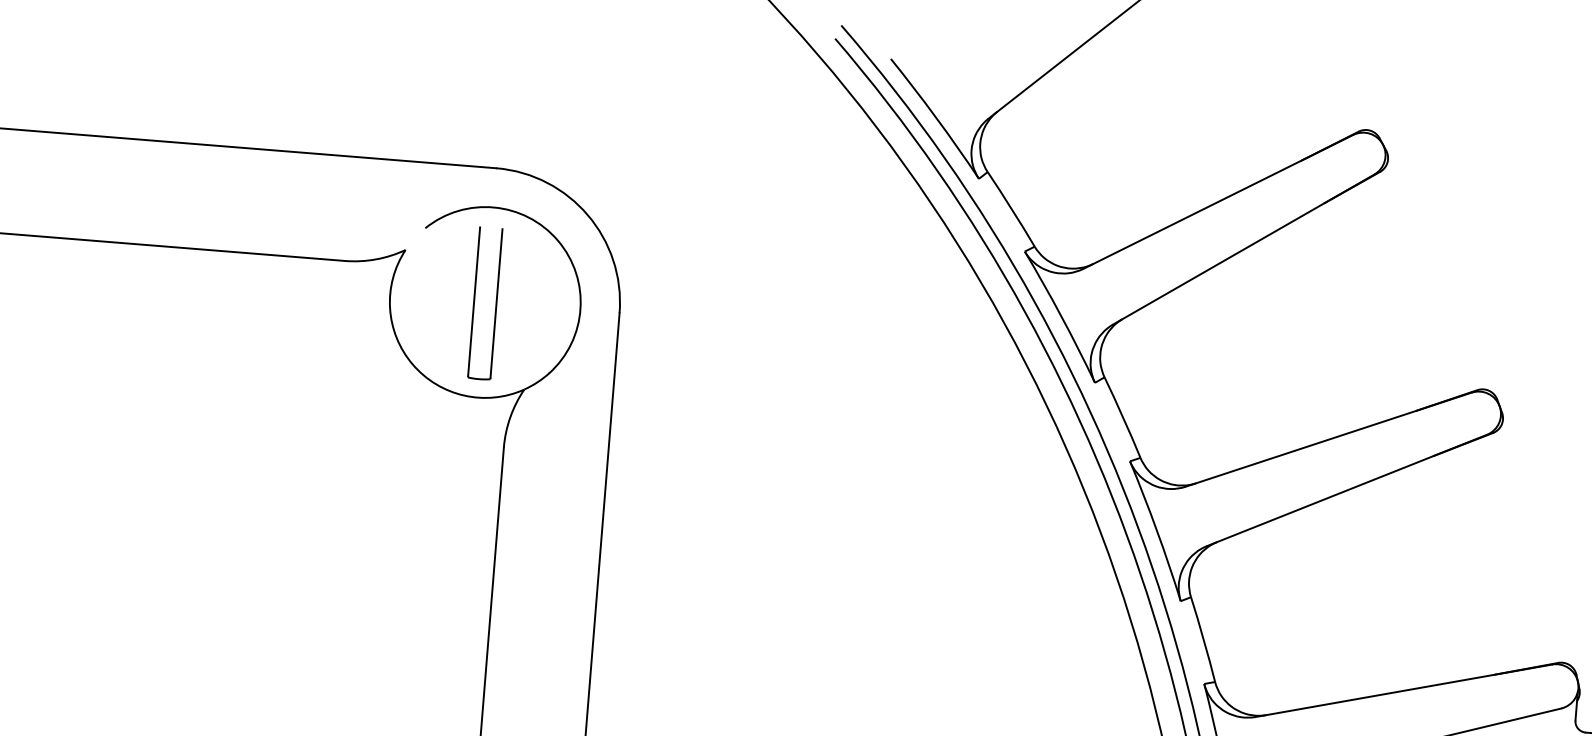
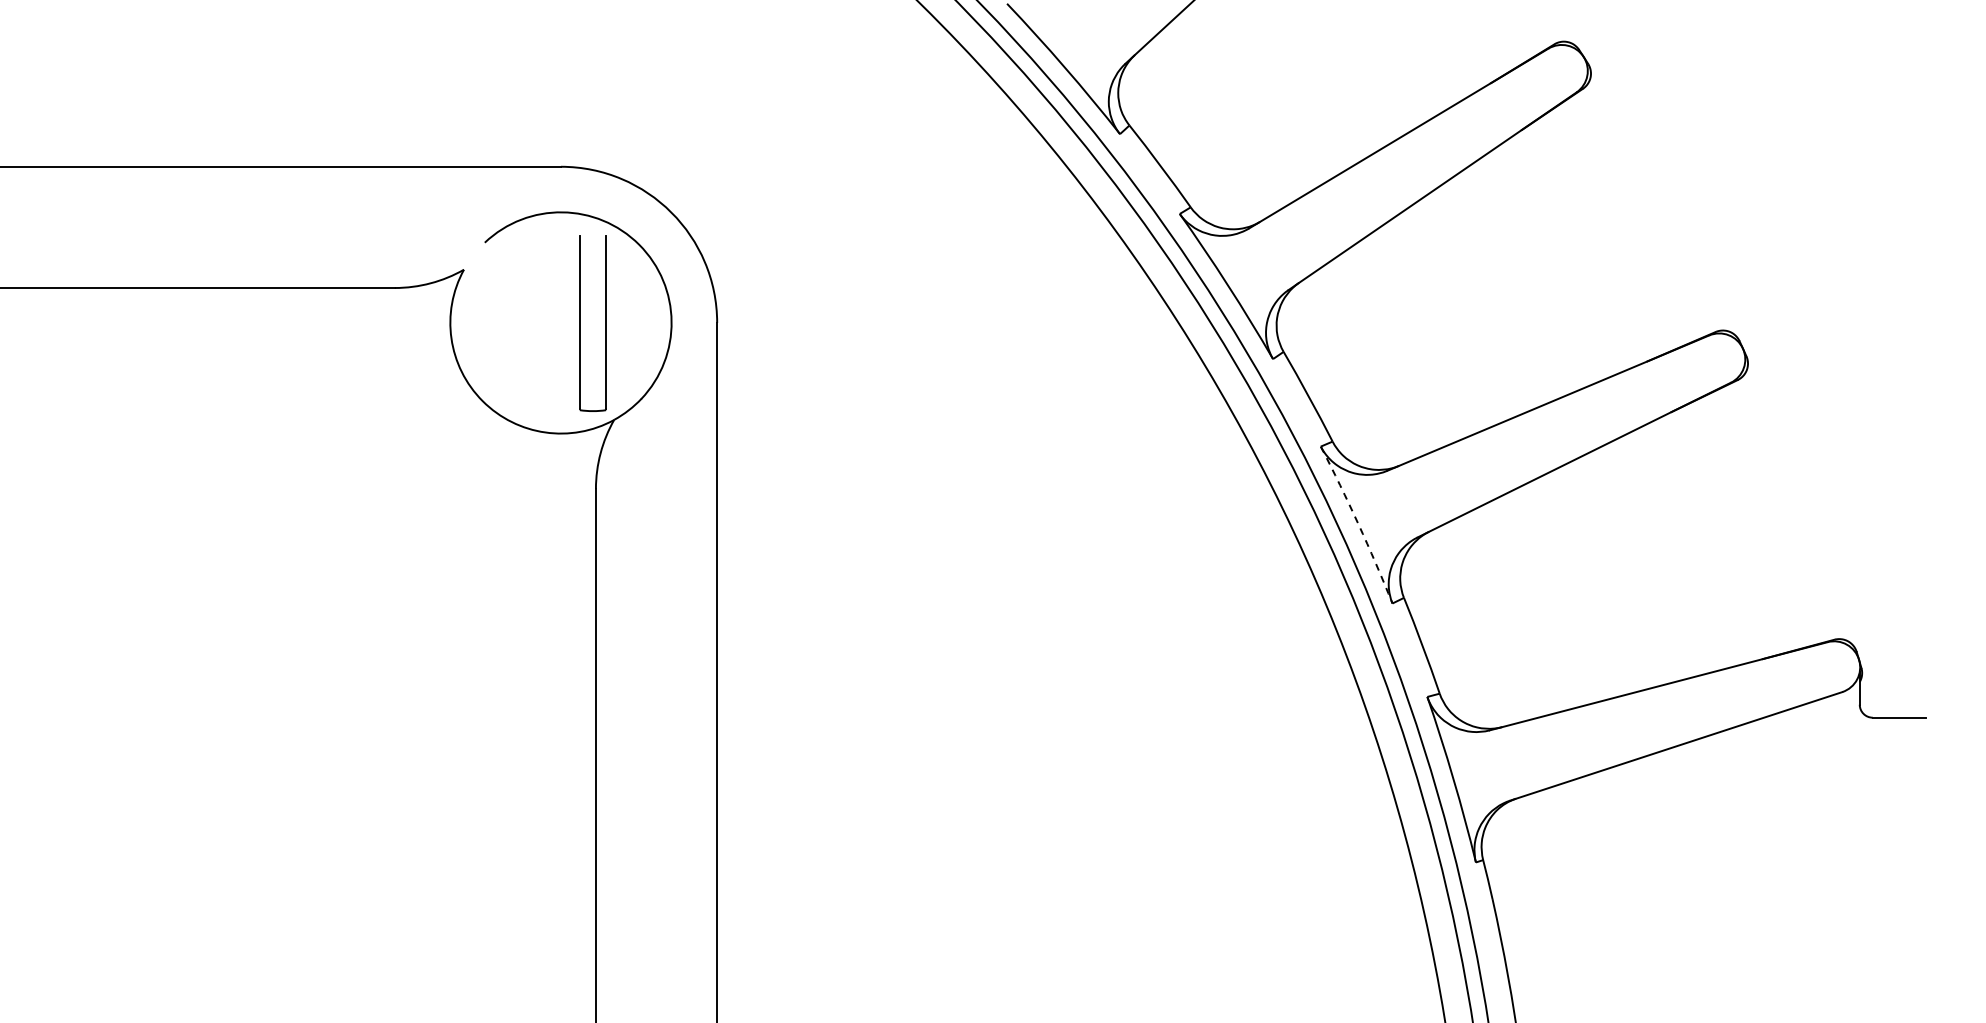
part: (474, 302) -> (580, 323), moved
arc: (1156, 530) -> (1358, 524), solid -> dashed

